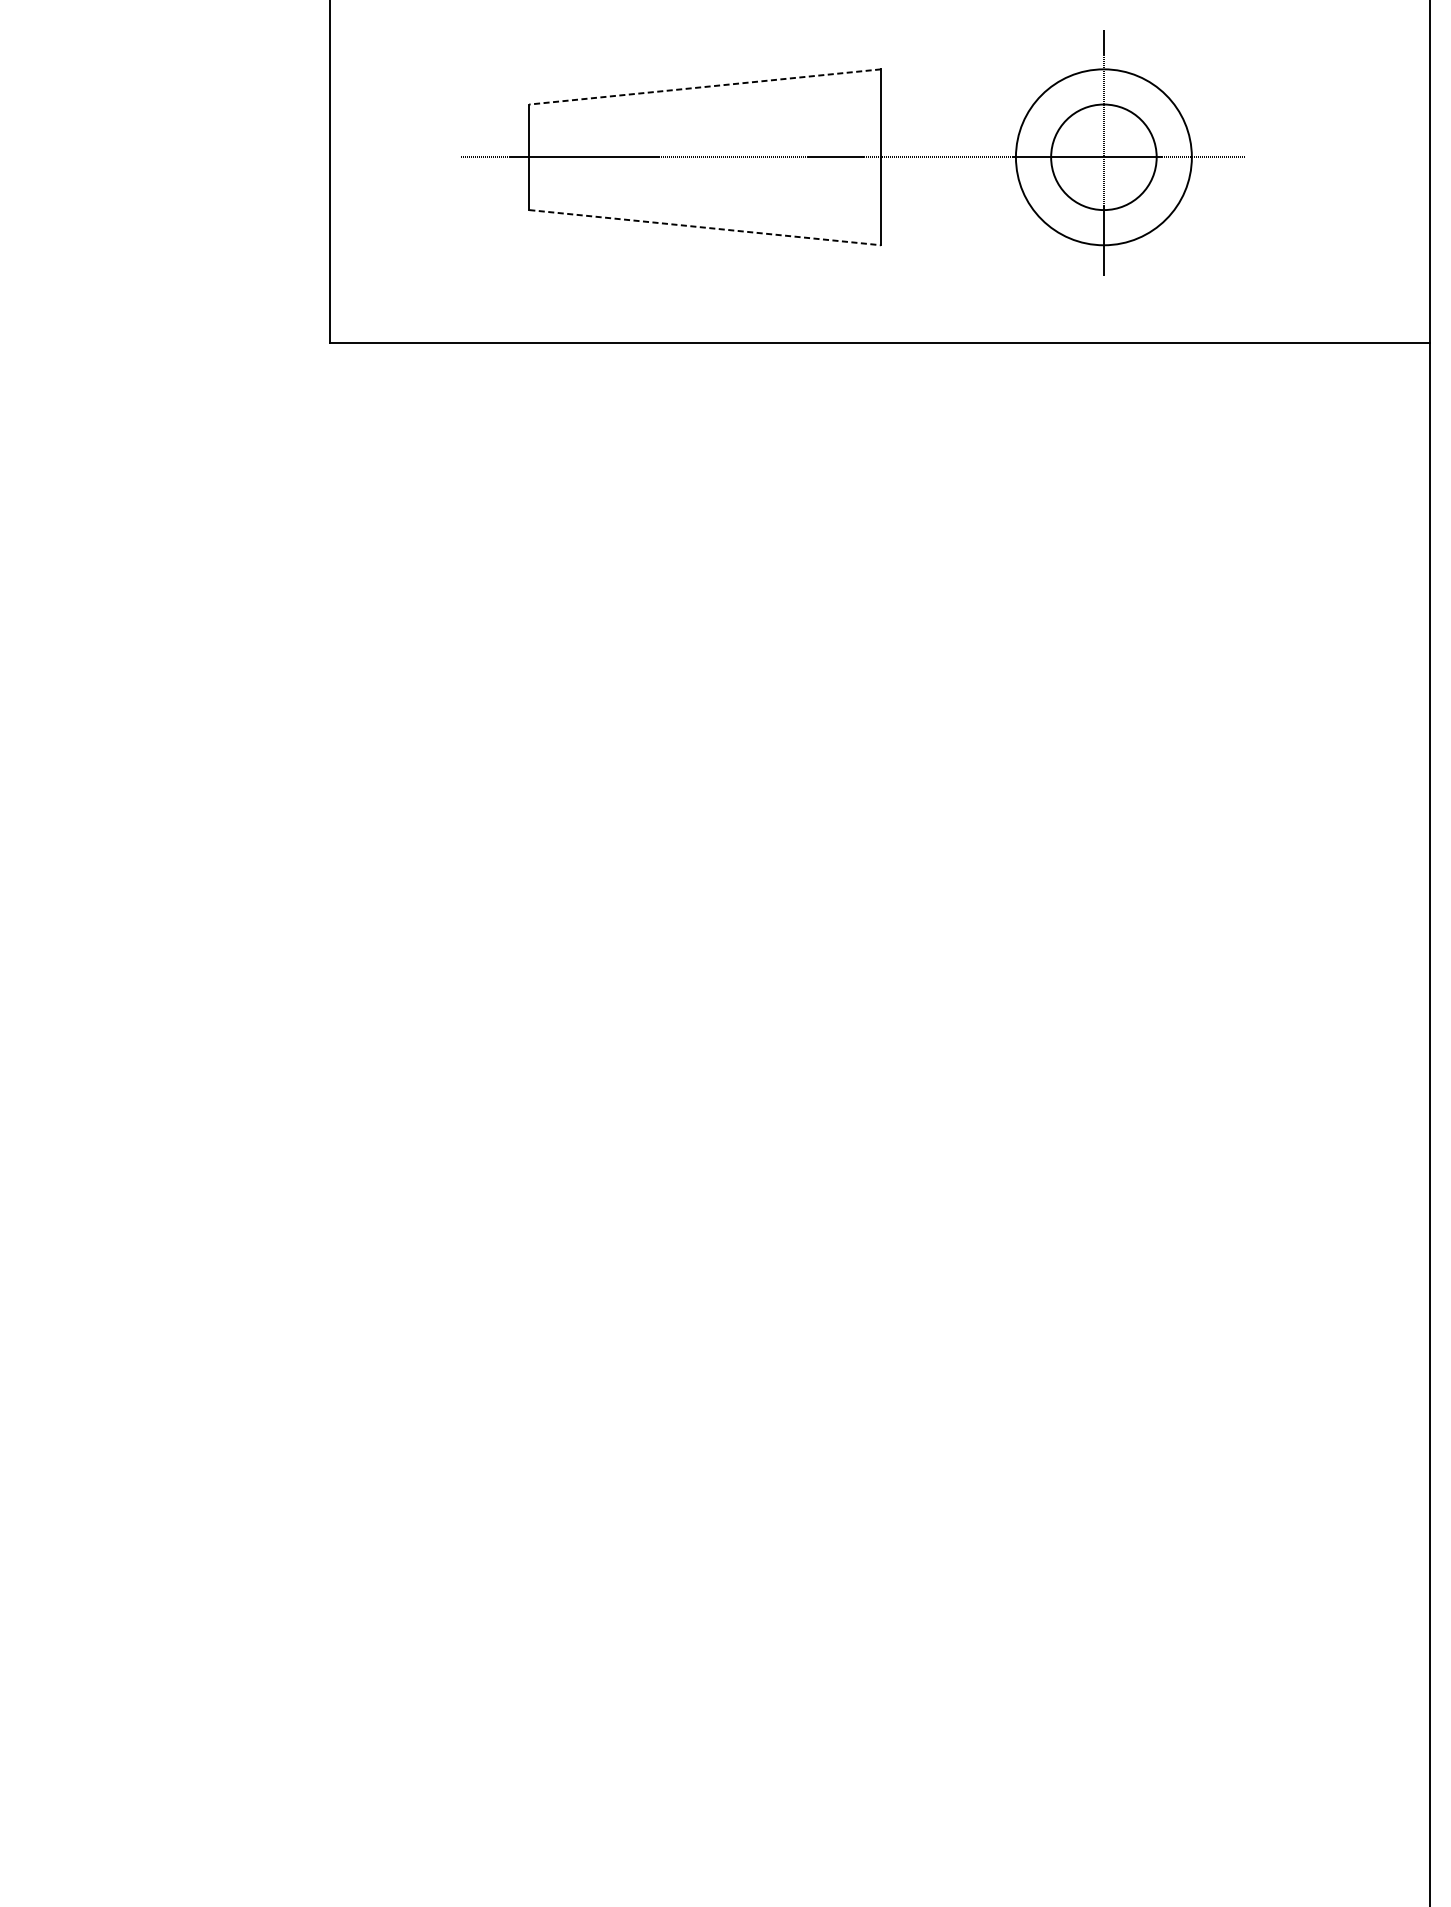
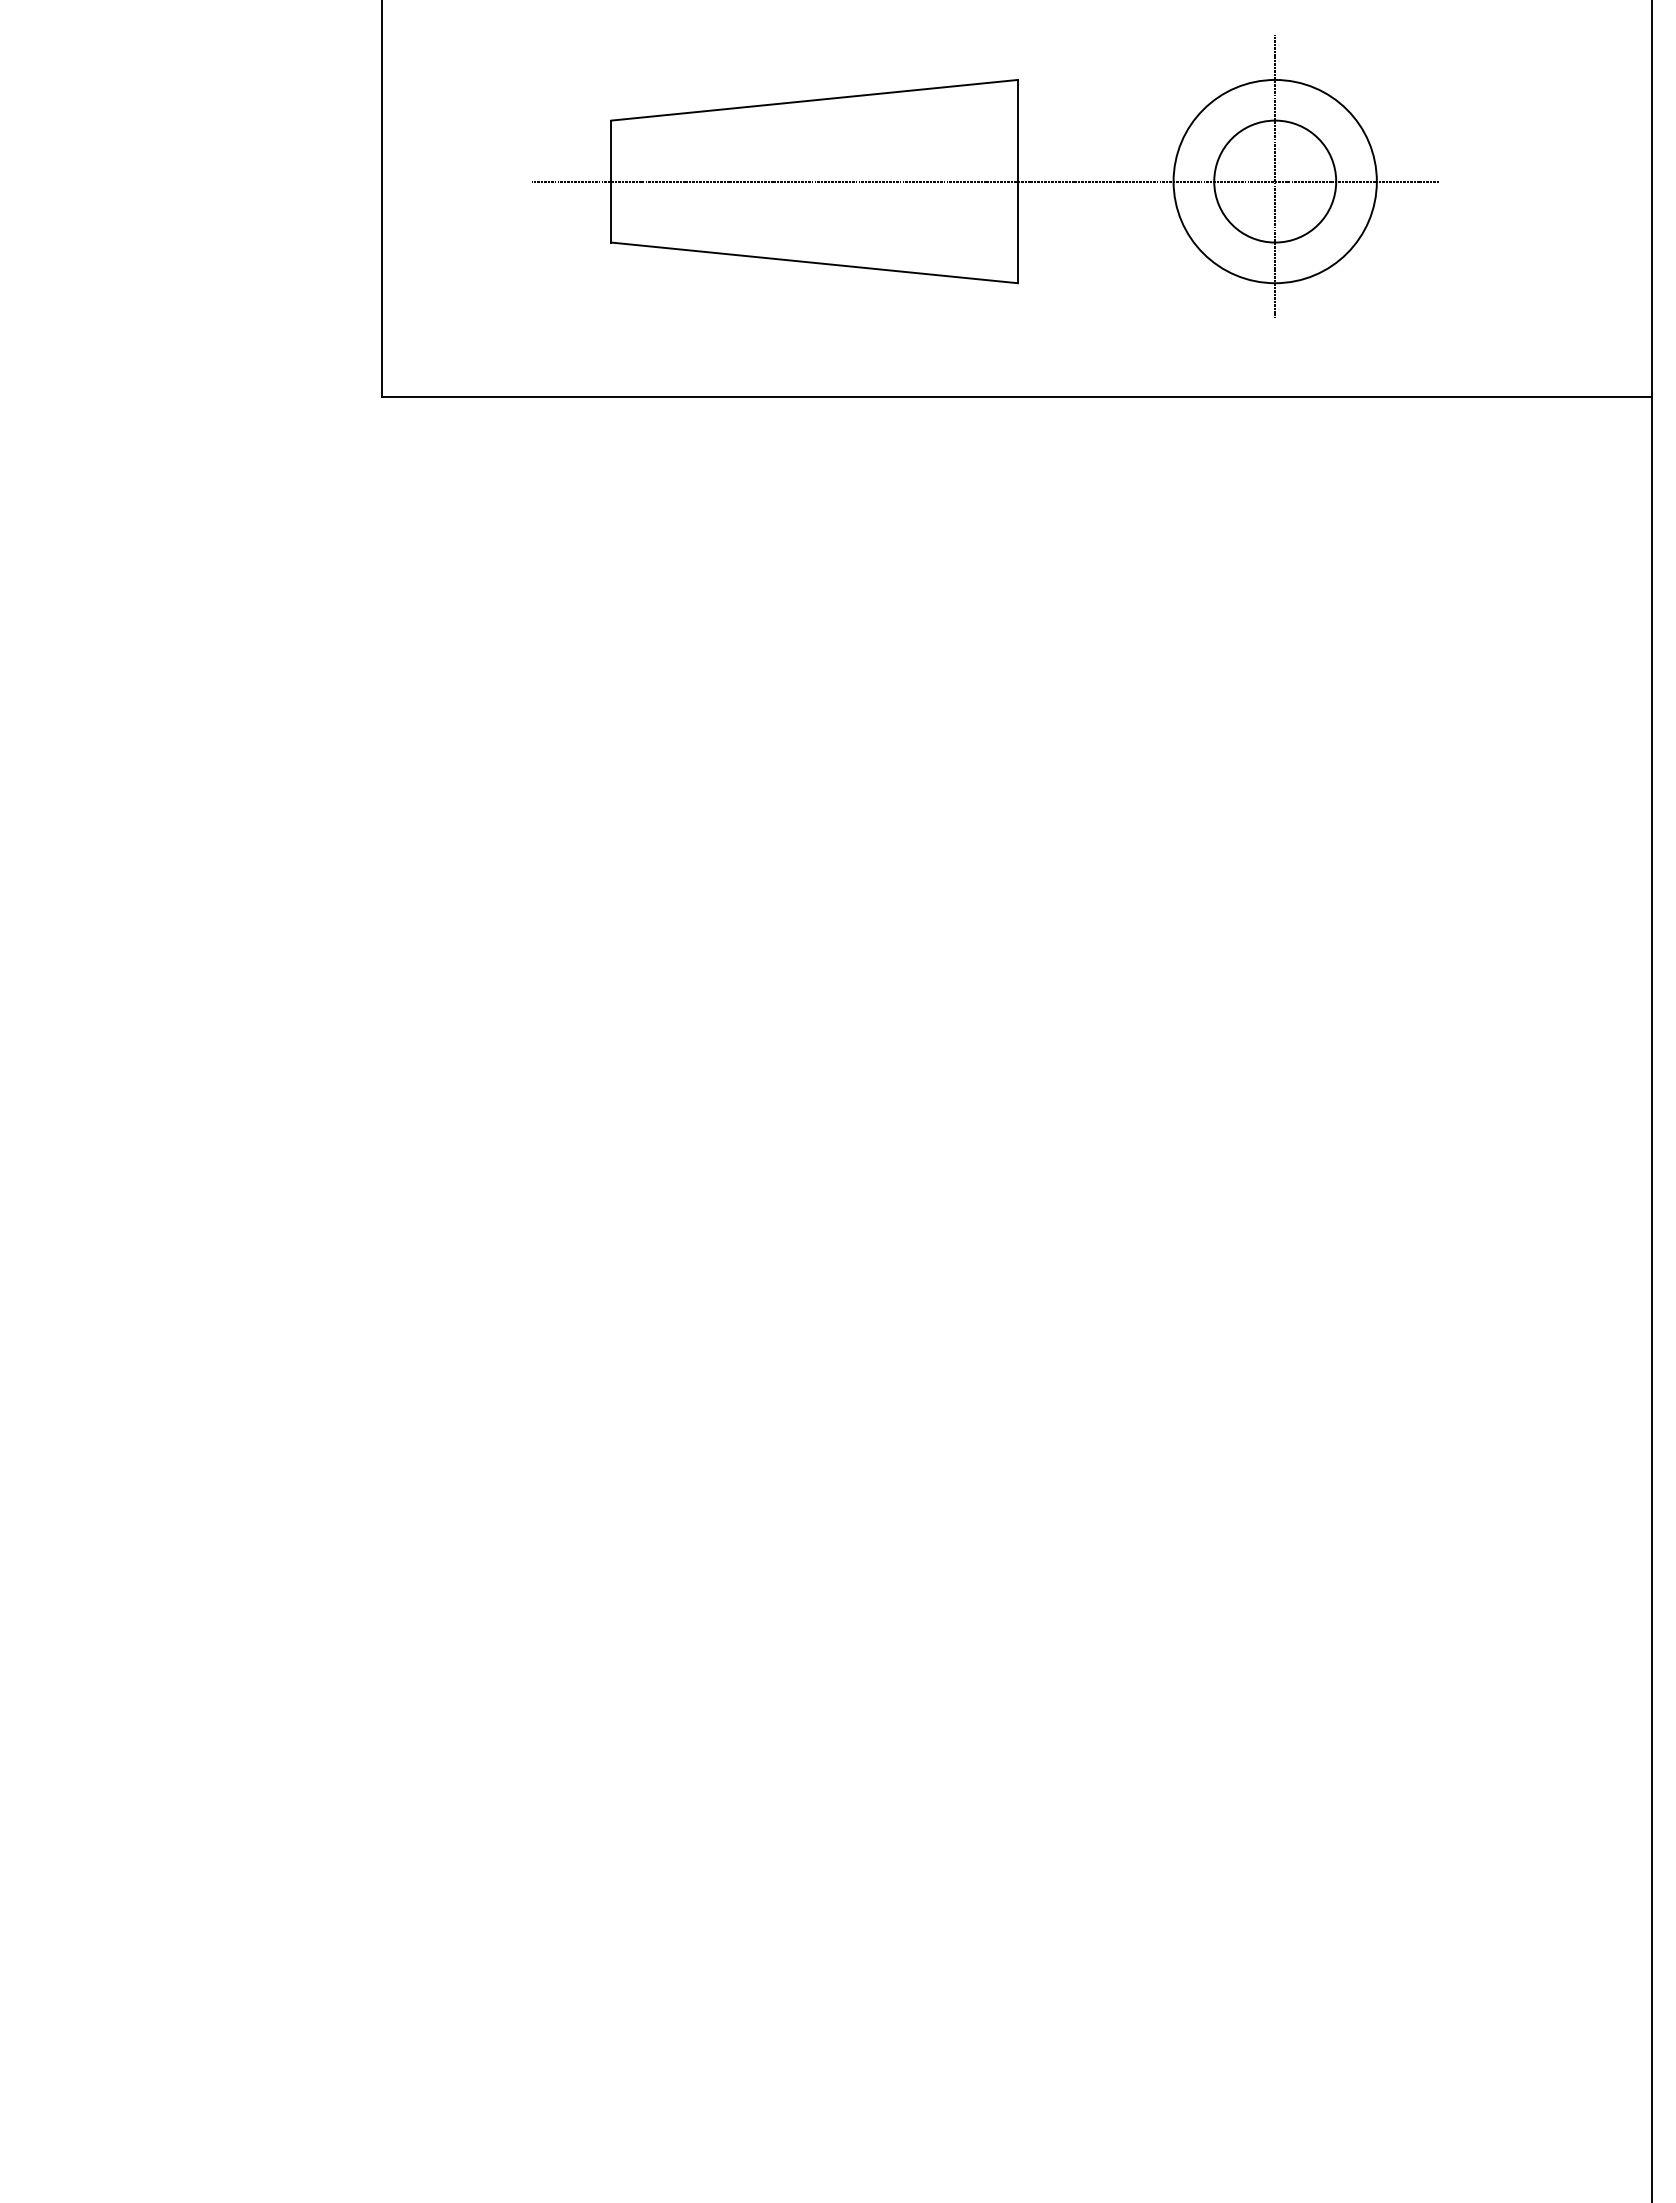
line: (705, 87) -> (814, 100), dashed -> solid
line: (706, 227) -> (815, 262), dashed -> solid

